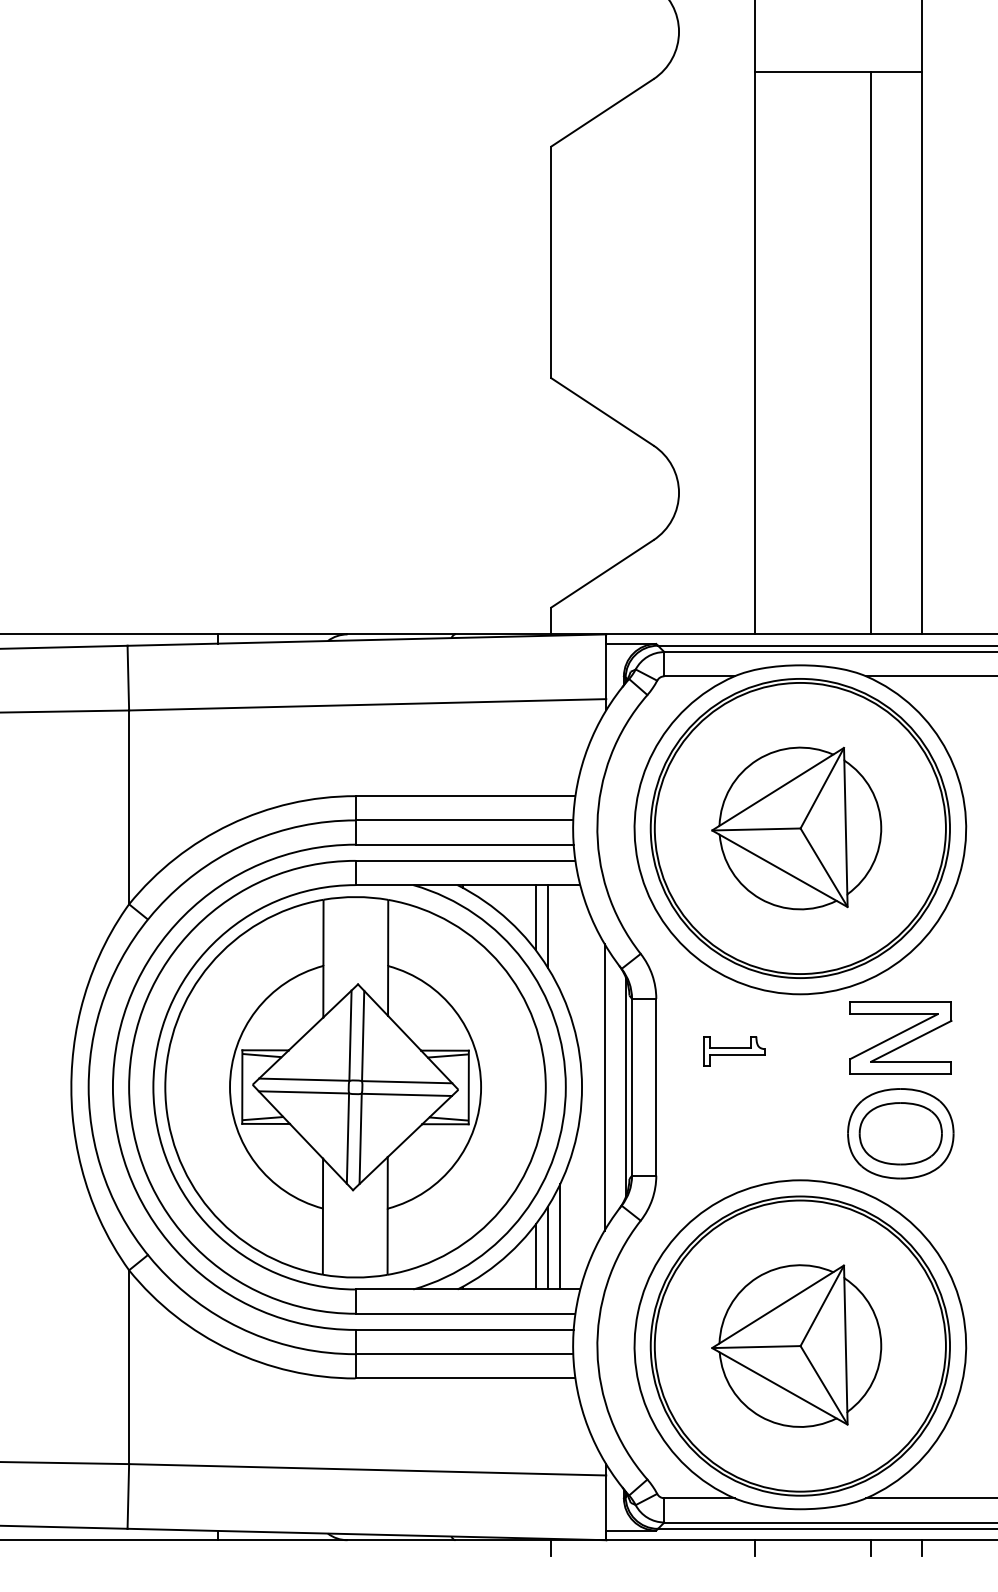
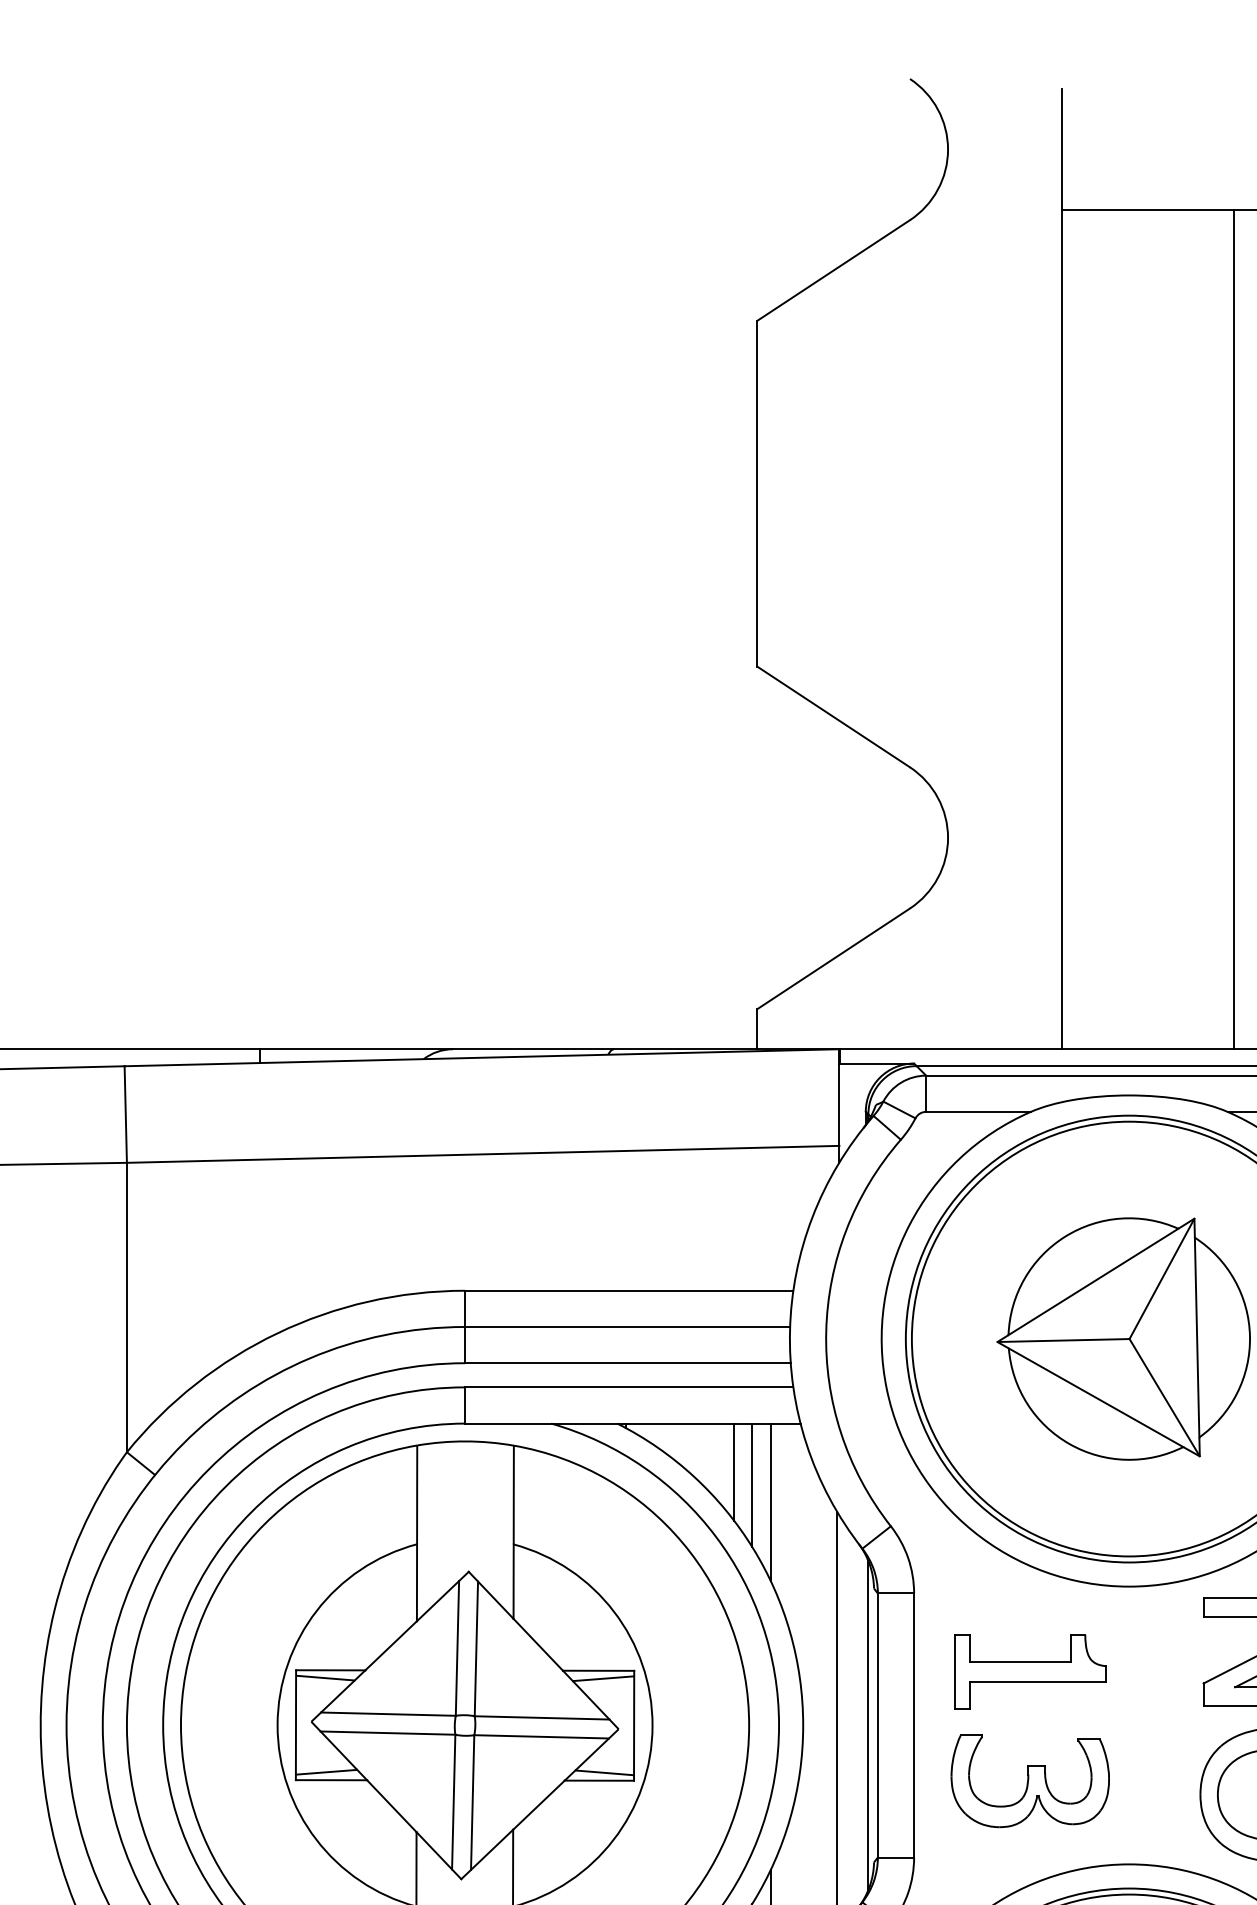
line: (560, 937) -> (771, 1501), added
part: (734, 1051) -> (1030, 1672), size x1.67
part: (733, 1124) -> (1029, 1781), added

